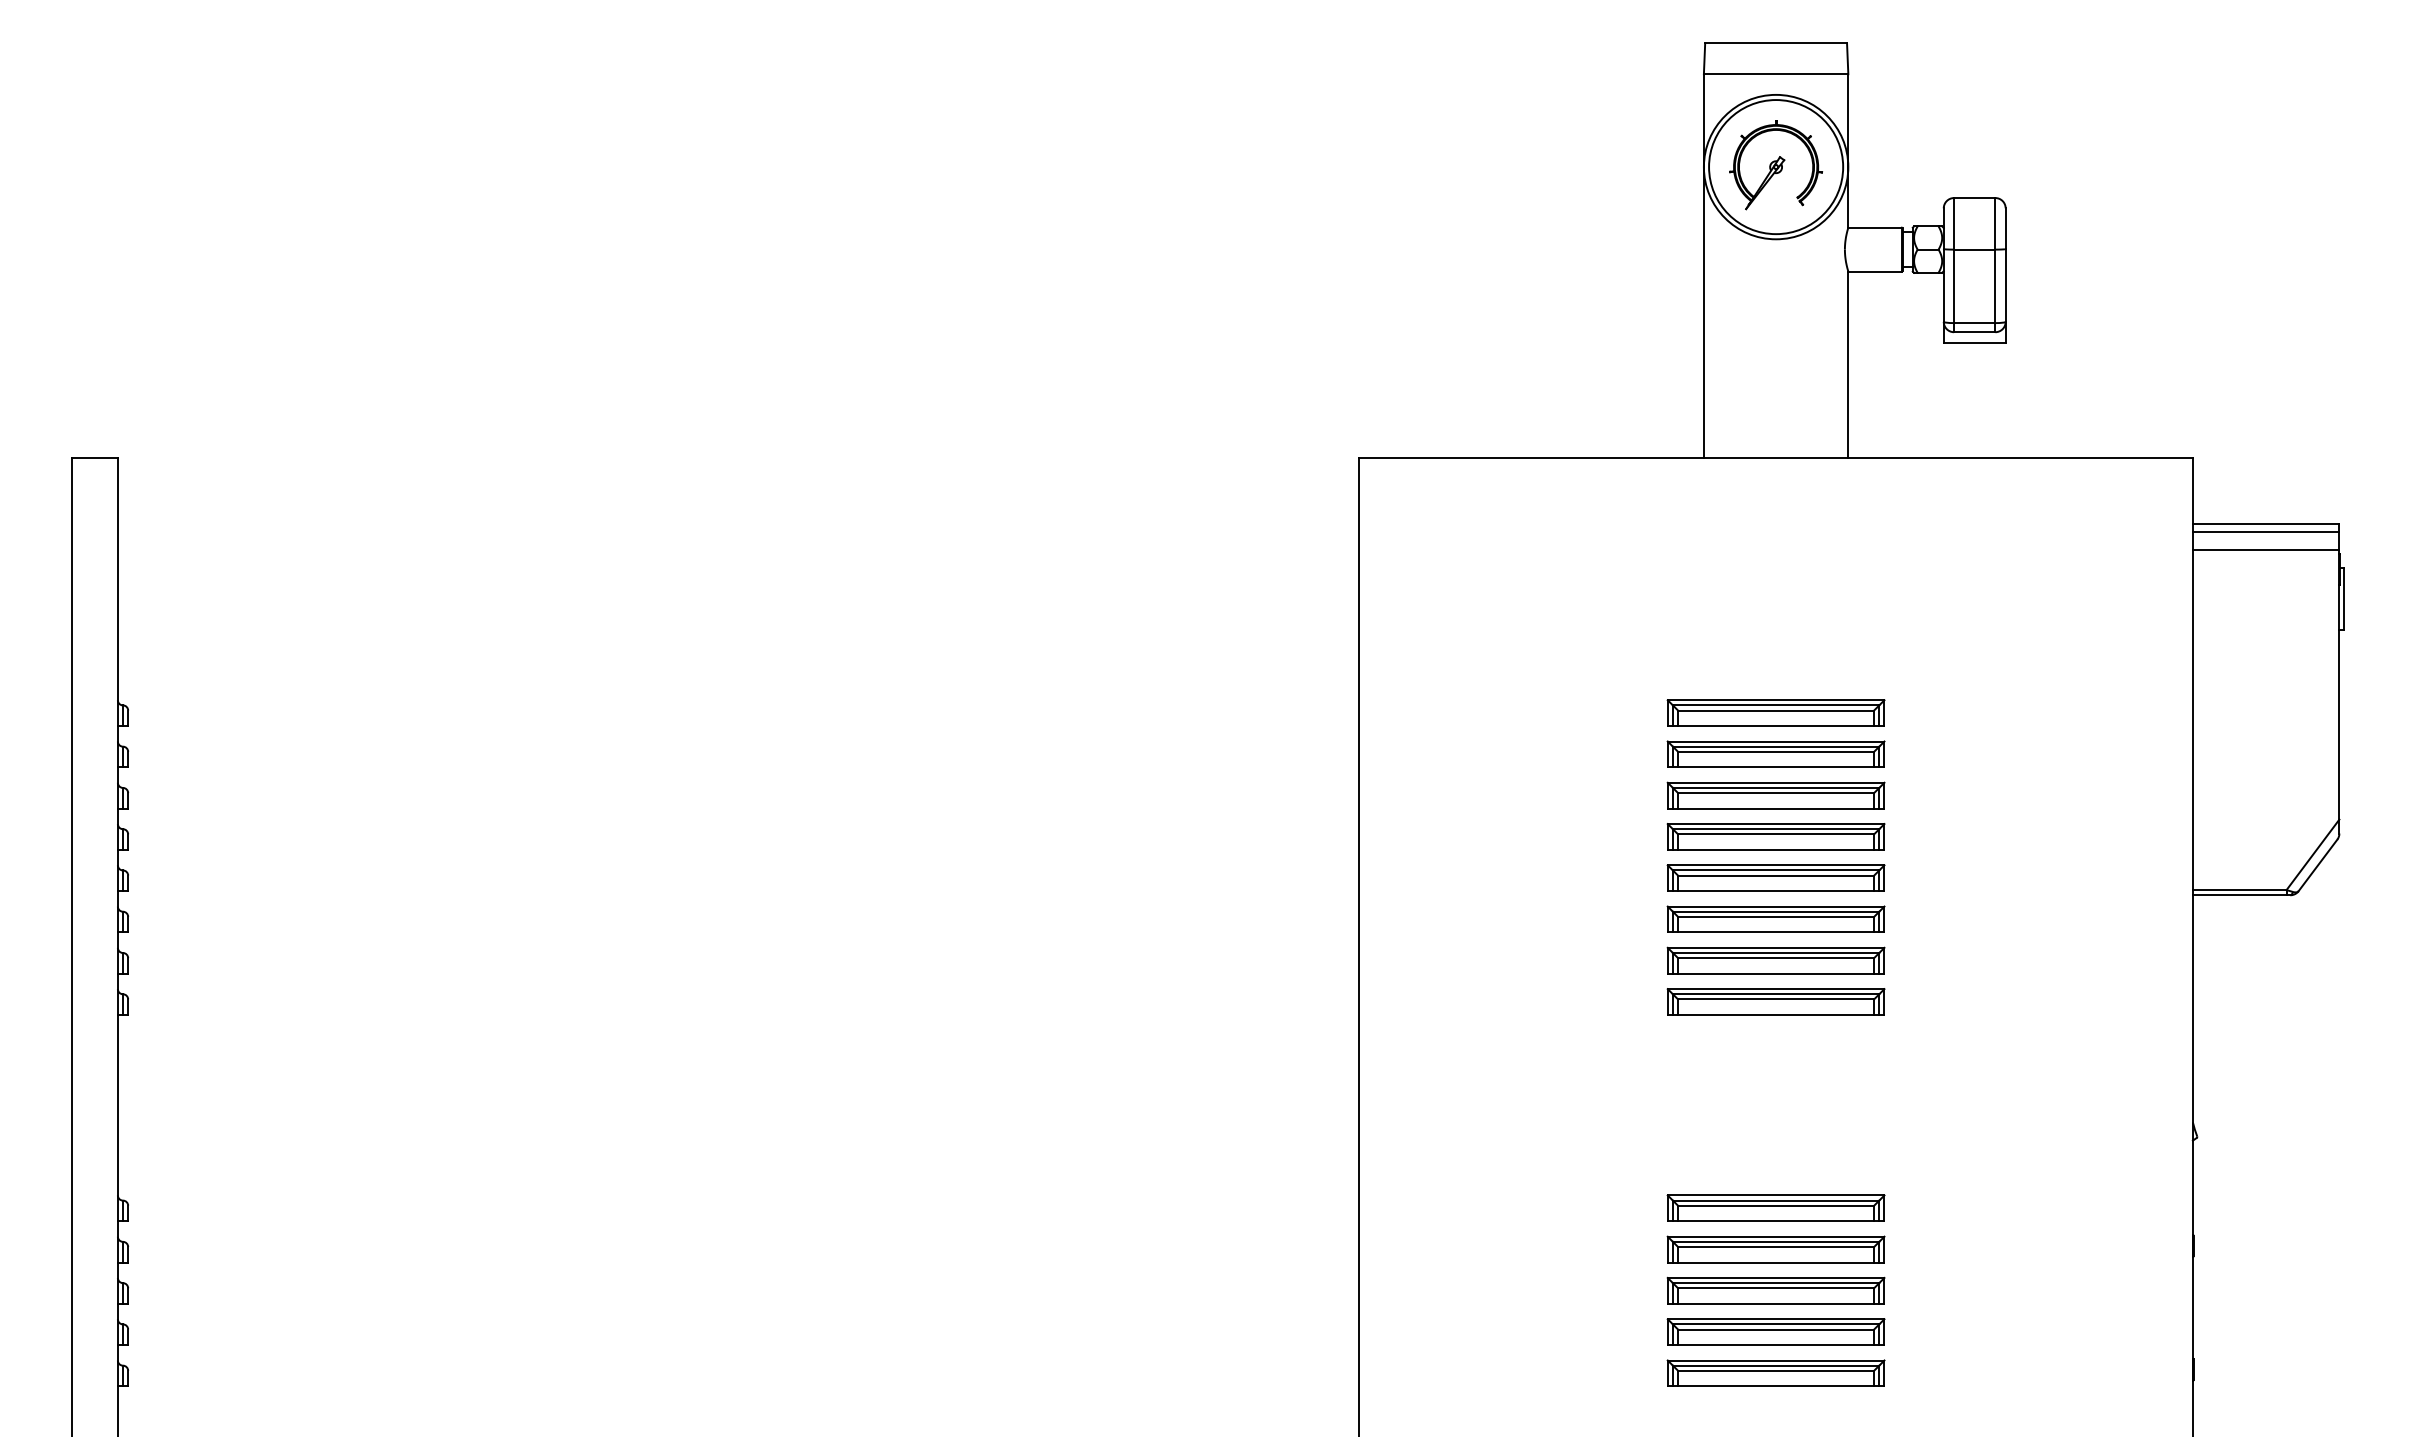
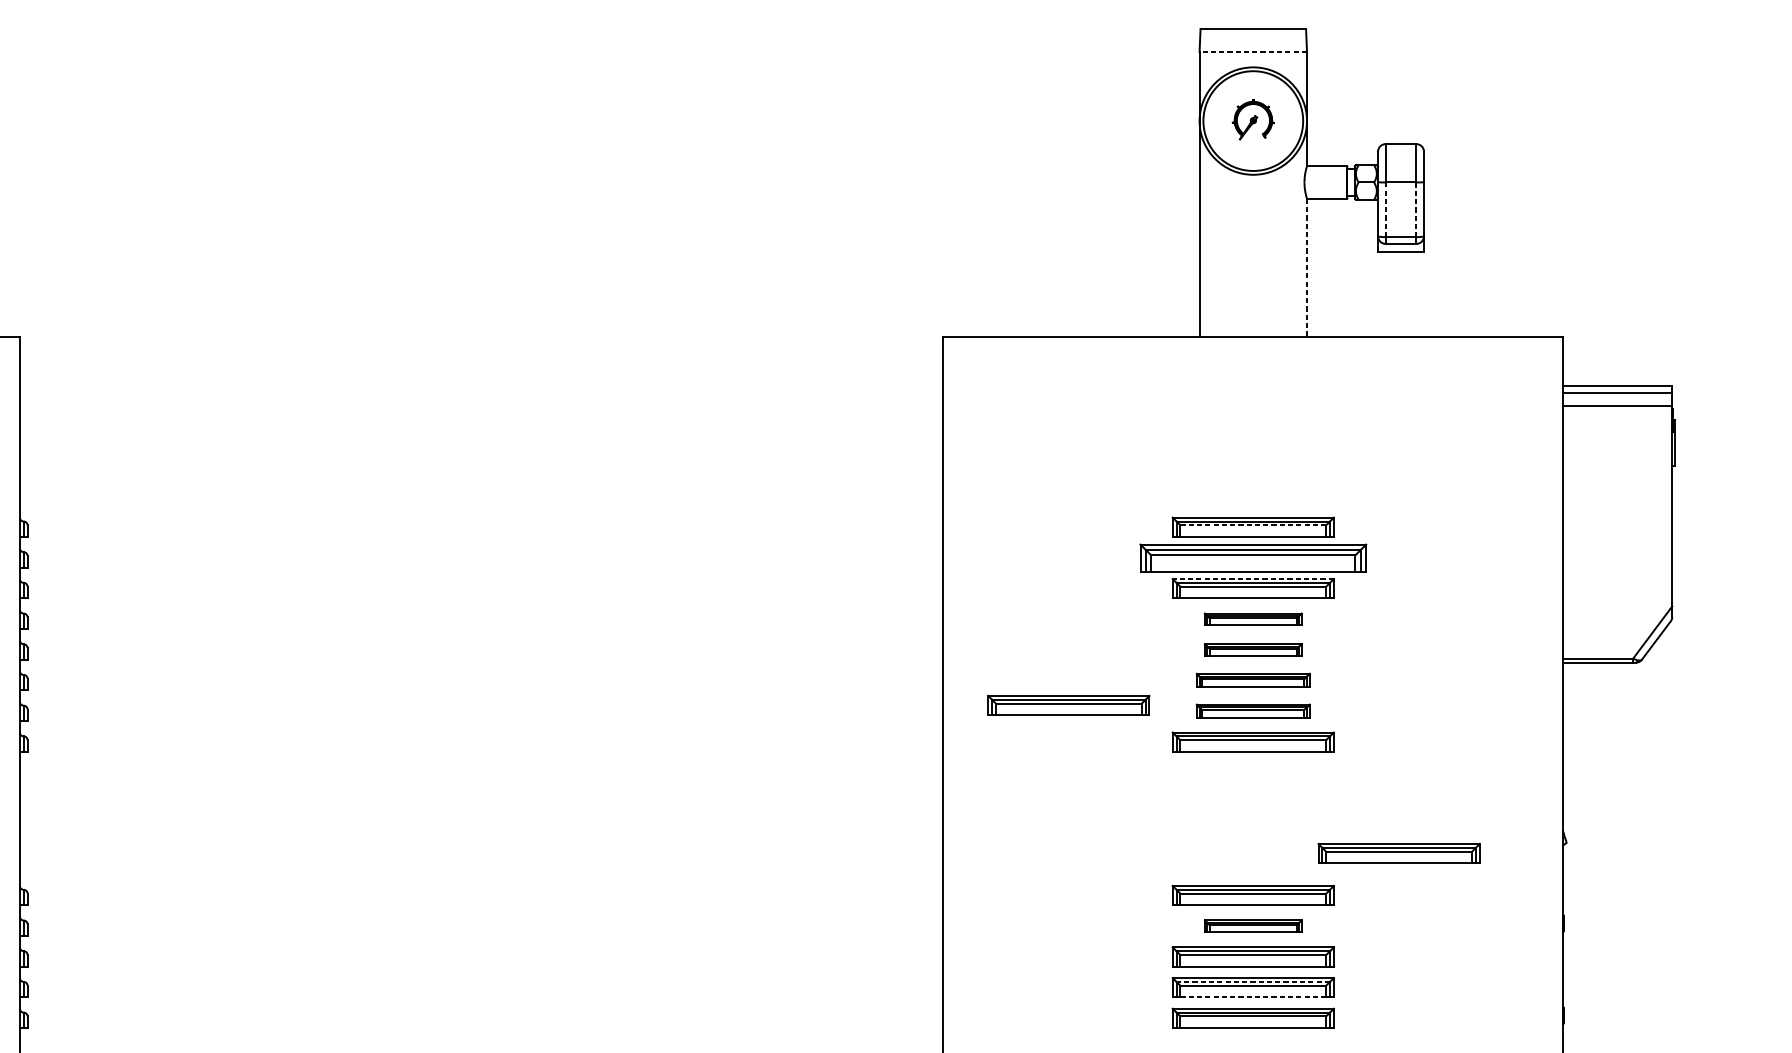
line: (1775, 74) -> (1252, 52), solid -> dashed
part: (1776, 165) -> (1253, 119), size x0.6
line: (1954, 286) -> (1385, 209), solid -> dashed
line: (1995, 286) -> (1416, 209), solid -> dashed
line: (1848, 365) -> (1307, 268), solid -> dashed
line: (1776, 710) -> (1253, 525), solid -> dashed
part: (1775, 753) -> (1252, 557), size x1.4
line: (1775, 782) -> (1252, 578), solid -> dashed
part: (1775, 836) -> (1252, 619), size x0.6
part: (1775, 877) -> (1252, 649), size x0.6
part: (1775, 918) -> (1252, 679), size x0.7
part: (1527, 952) -> (1068, 705), added
part: (1775, 960) -> (1252, 711), size x0.7
part: (1971, 1151) -> (1398, 853), added
part: (1775, 1249) -> (1252, 926), size x0.6
line: (1775, 1324) -> (1252, 981), solid -> dashed
line: (1776, 1345) -> (1253, 997), solid -> dashed

